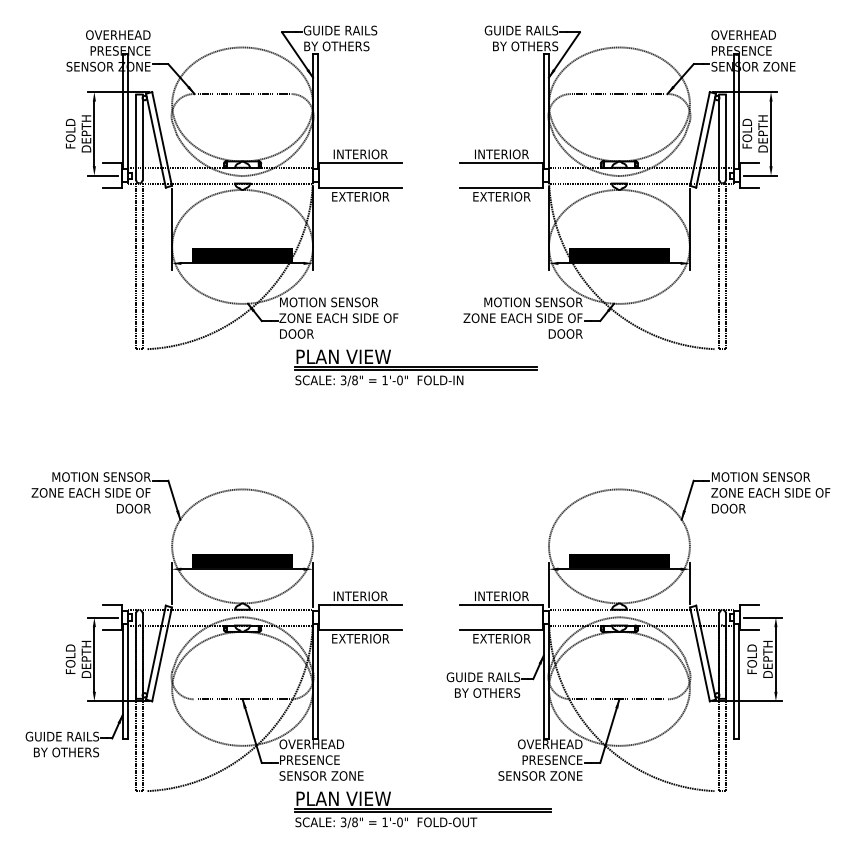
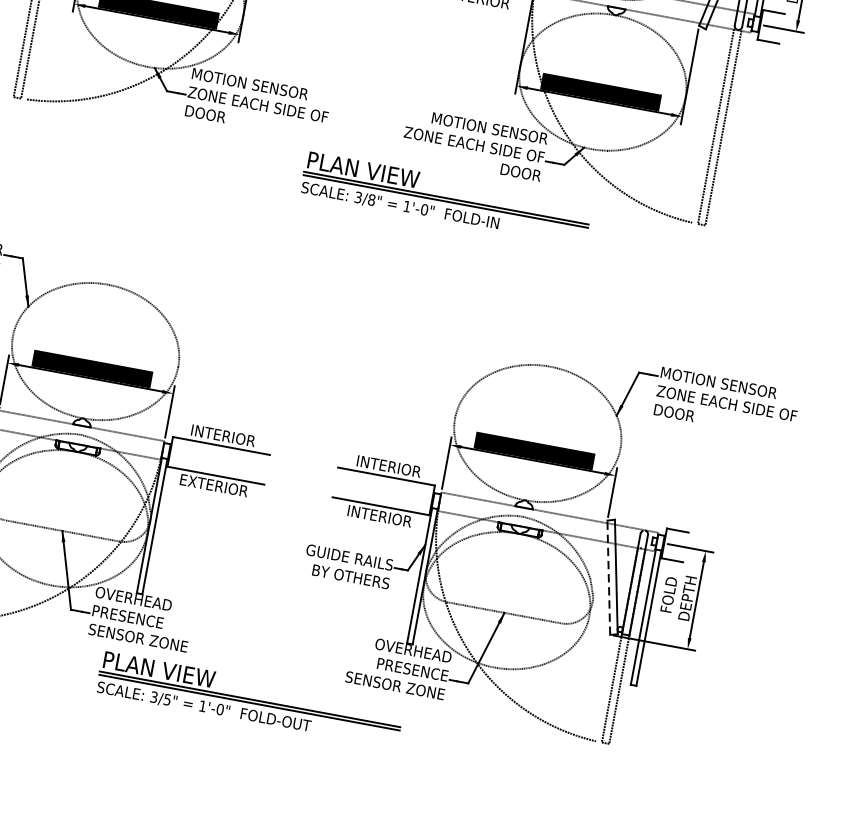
part: (415, 367) -> (445, 198), moved
text: (501, 638) -> (379, 515), EXTERIOR -> INTERIOR
line: (699, 654) -> (608, 577), solid -> dashed
text: (354, 822) -> (166, 699), 3/8" -> 3/5"

